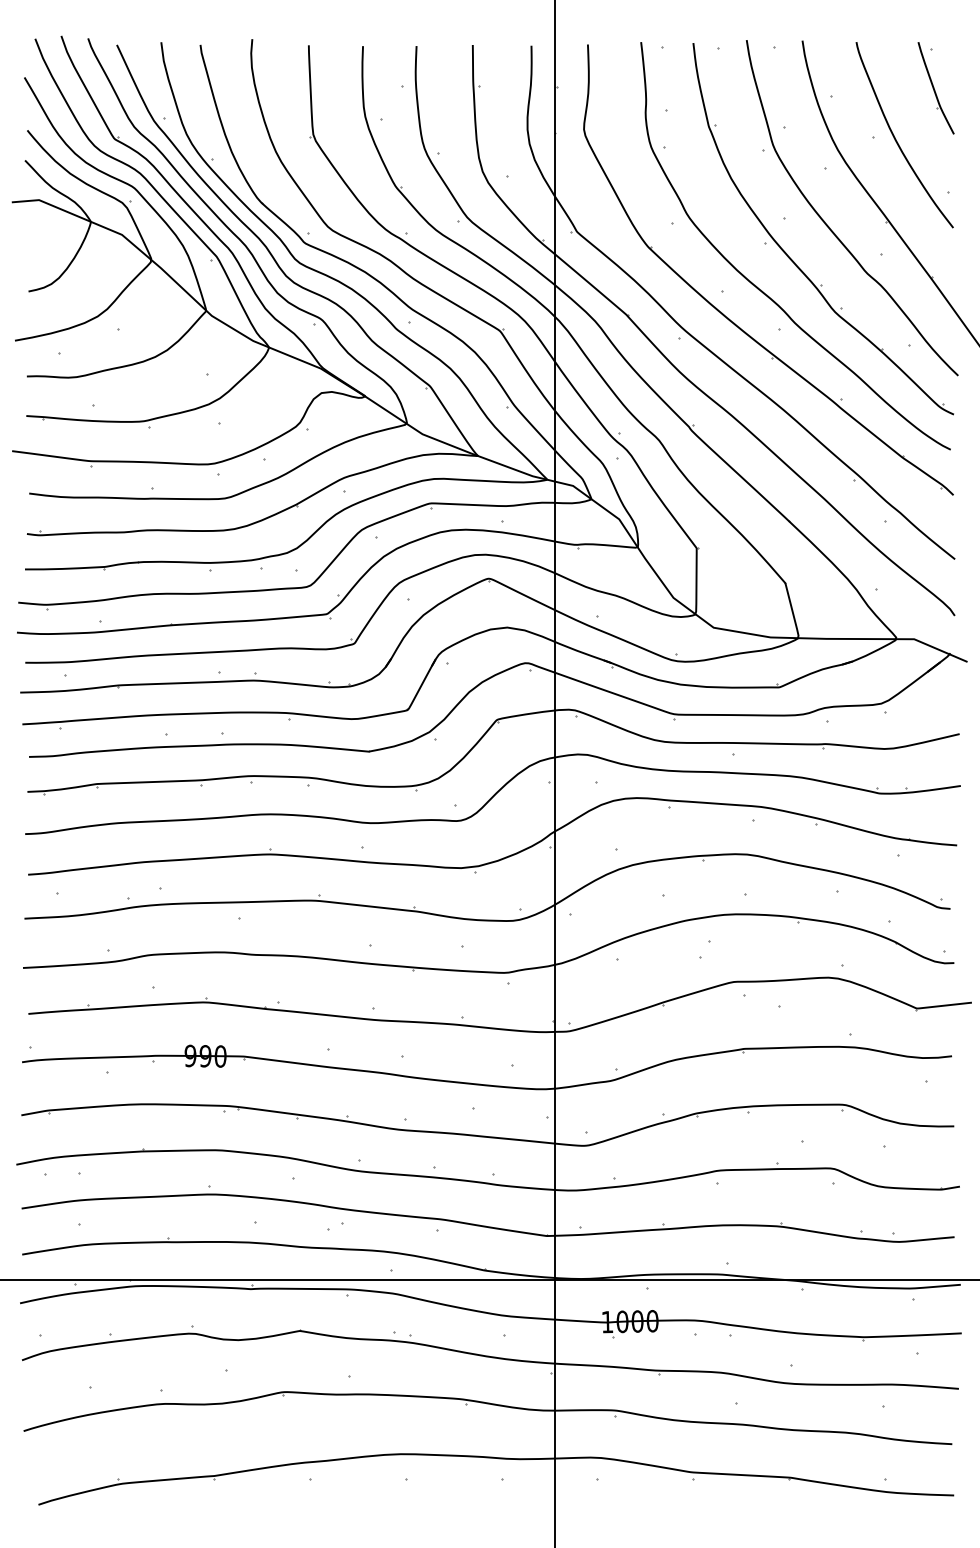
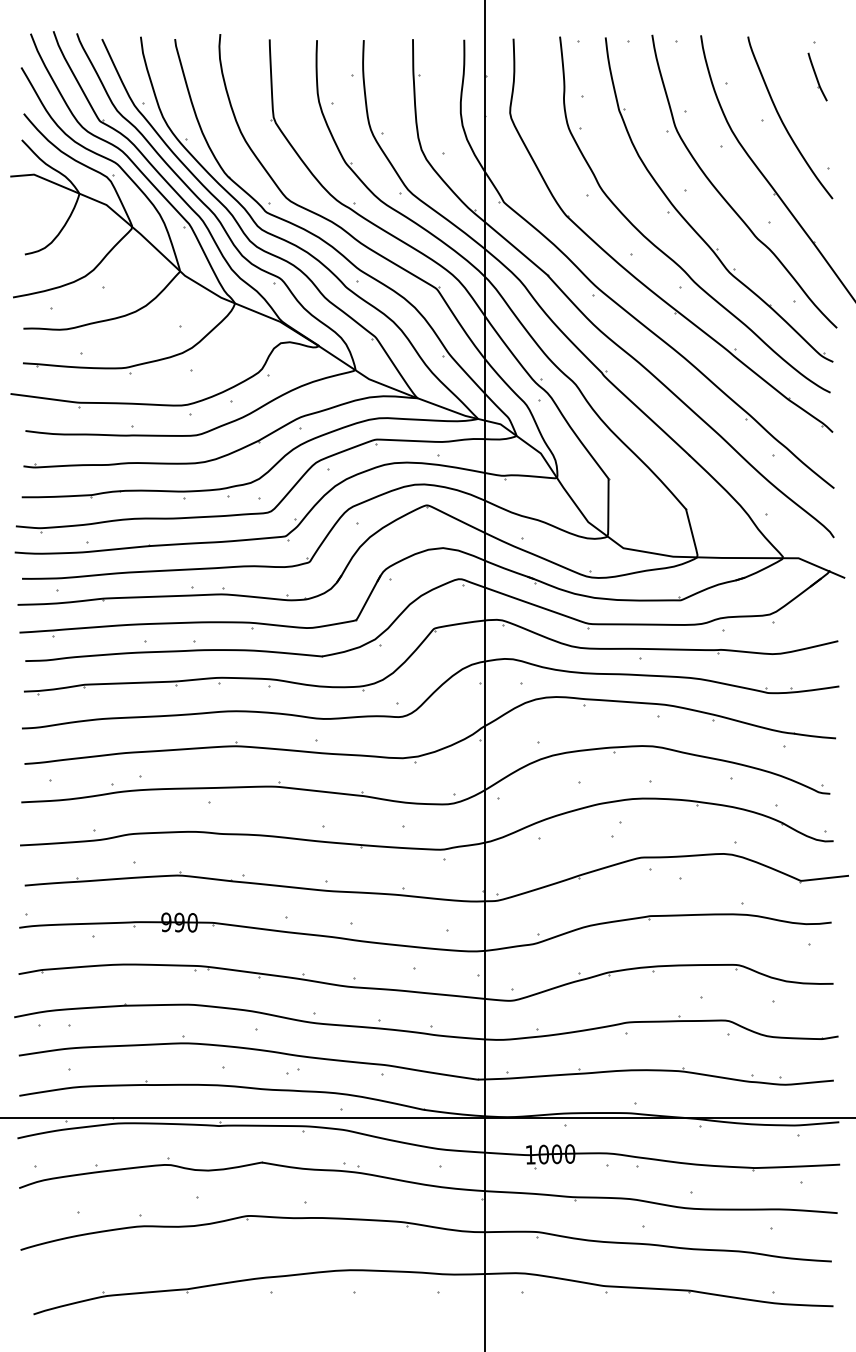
part: (935, 88) -> (817, 77), size x0.6

